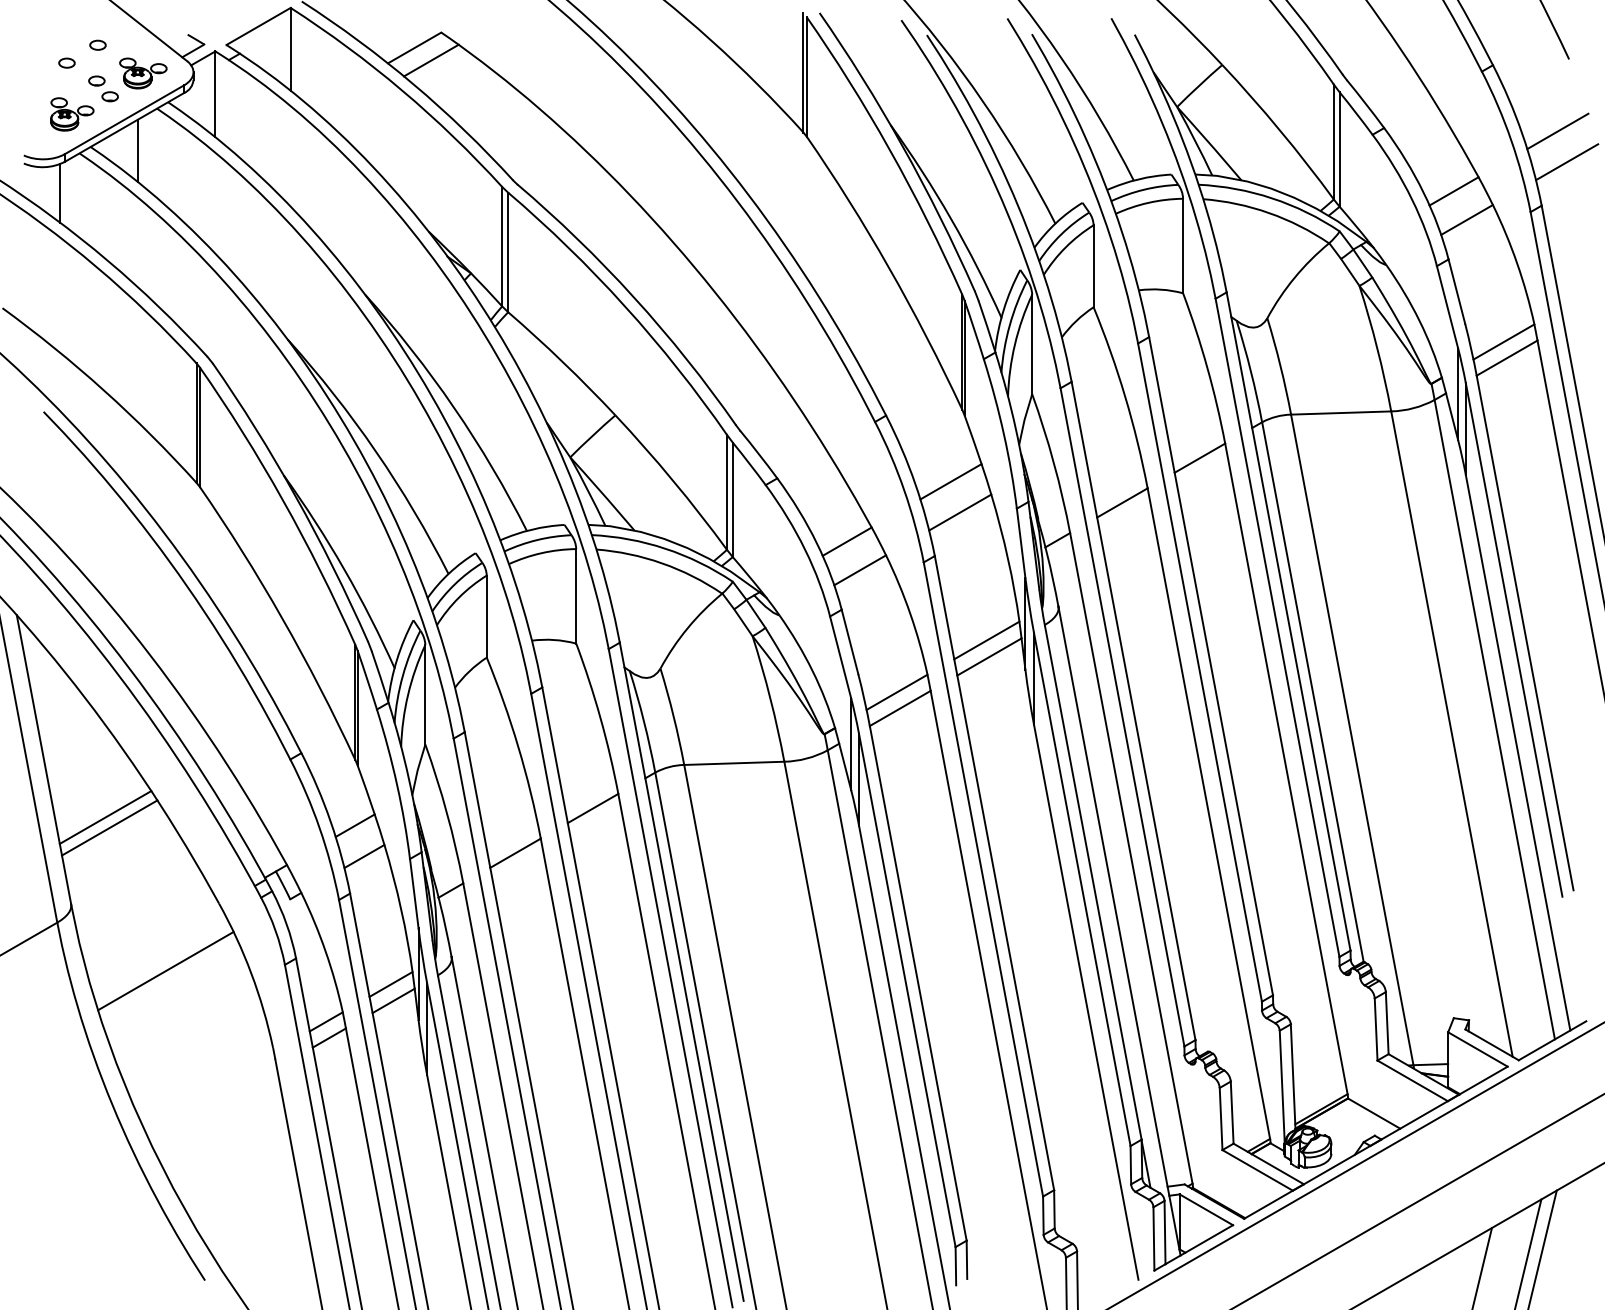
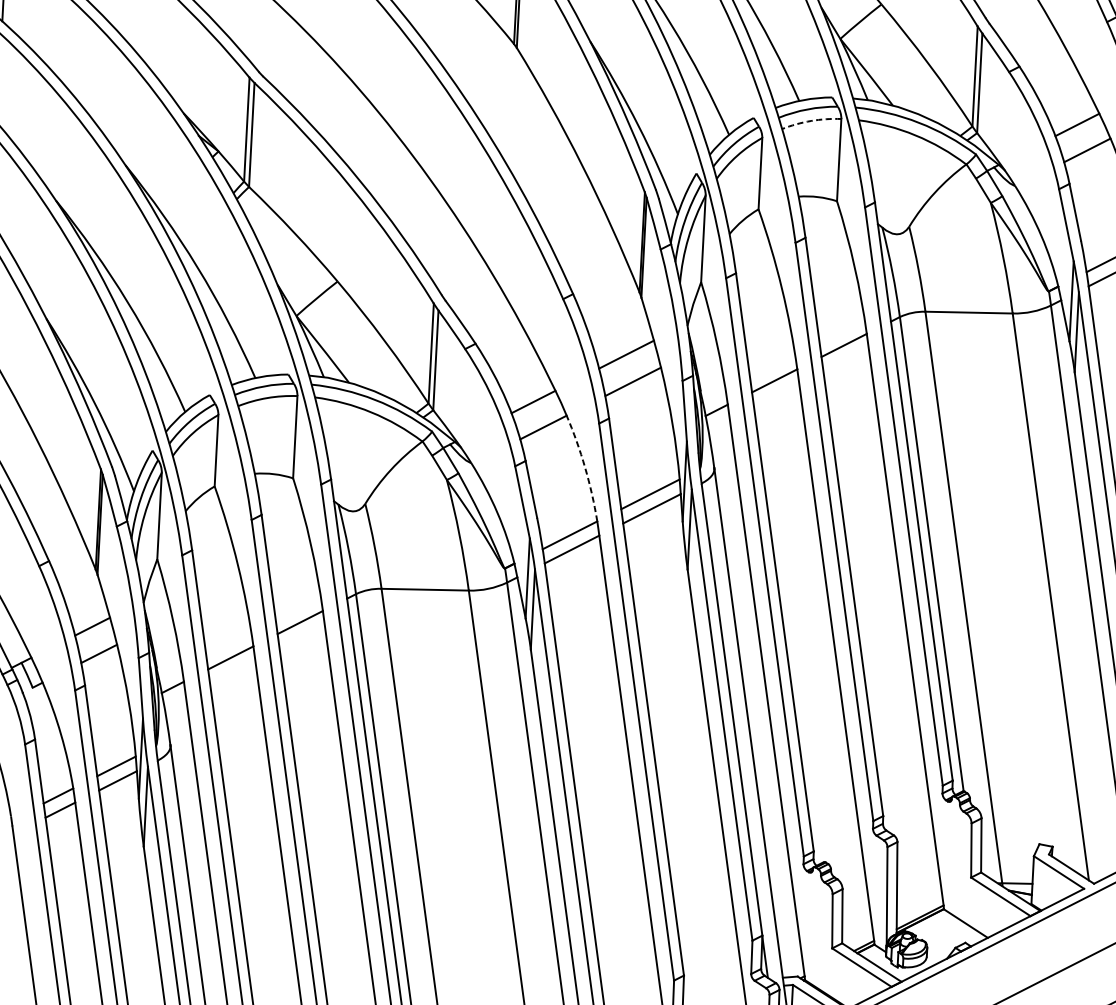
arc: (1148, 202) -> (811, 120), solid -> dashed
arc: (910, 613) -> (585, 467), solid -> dashed

